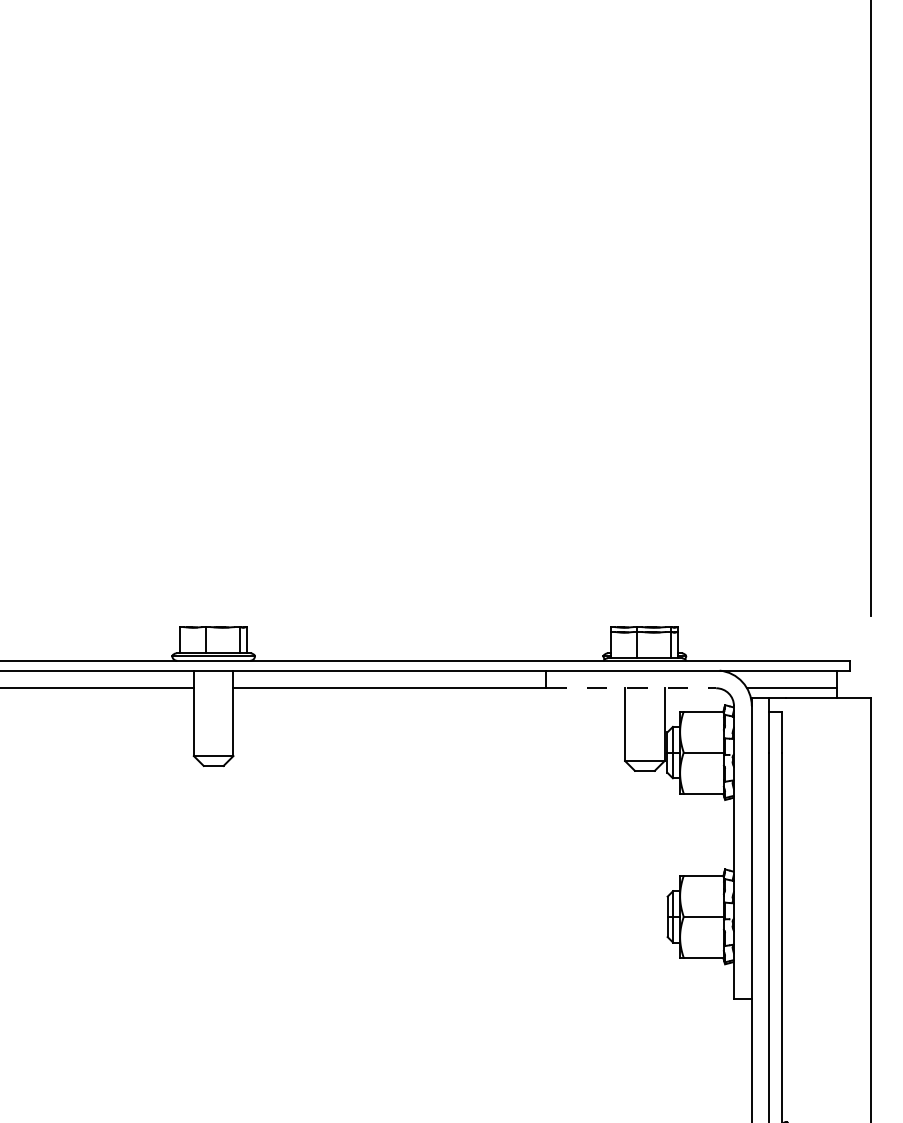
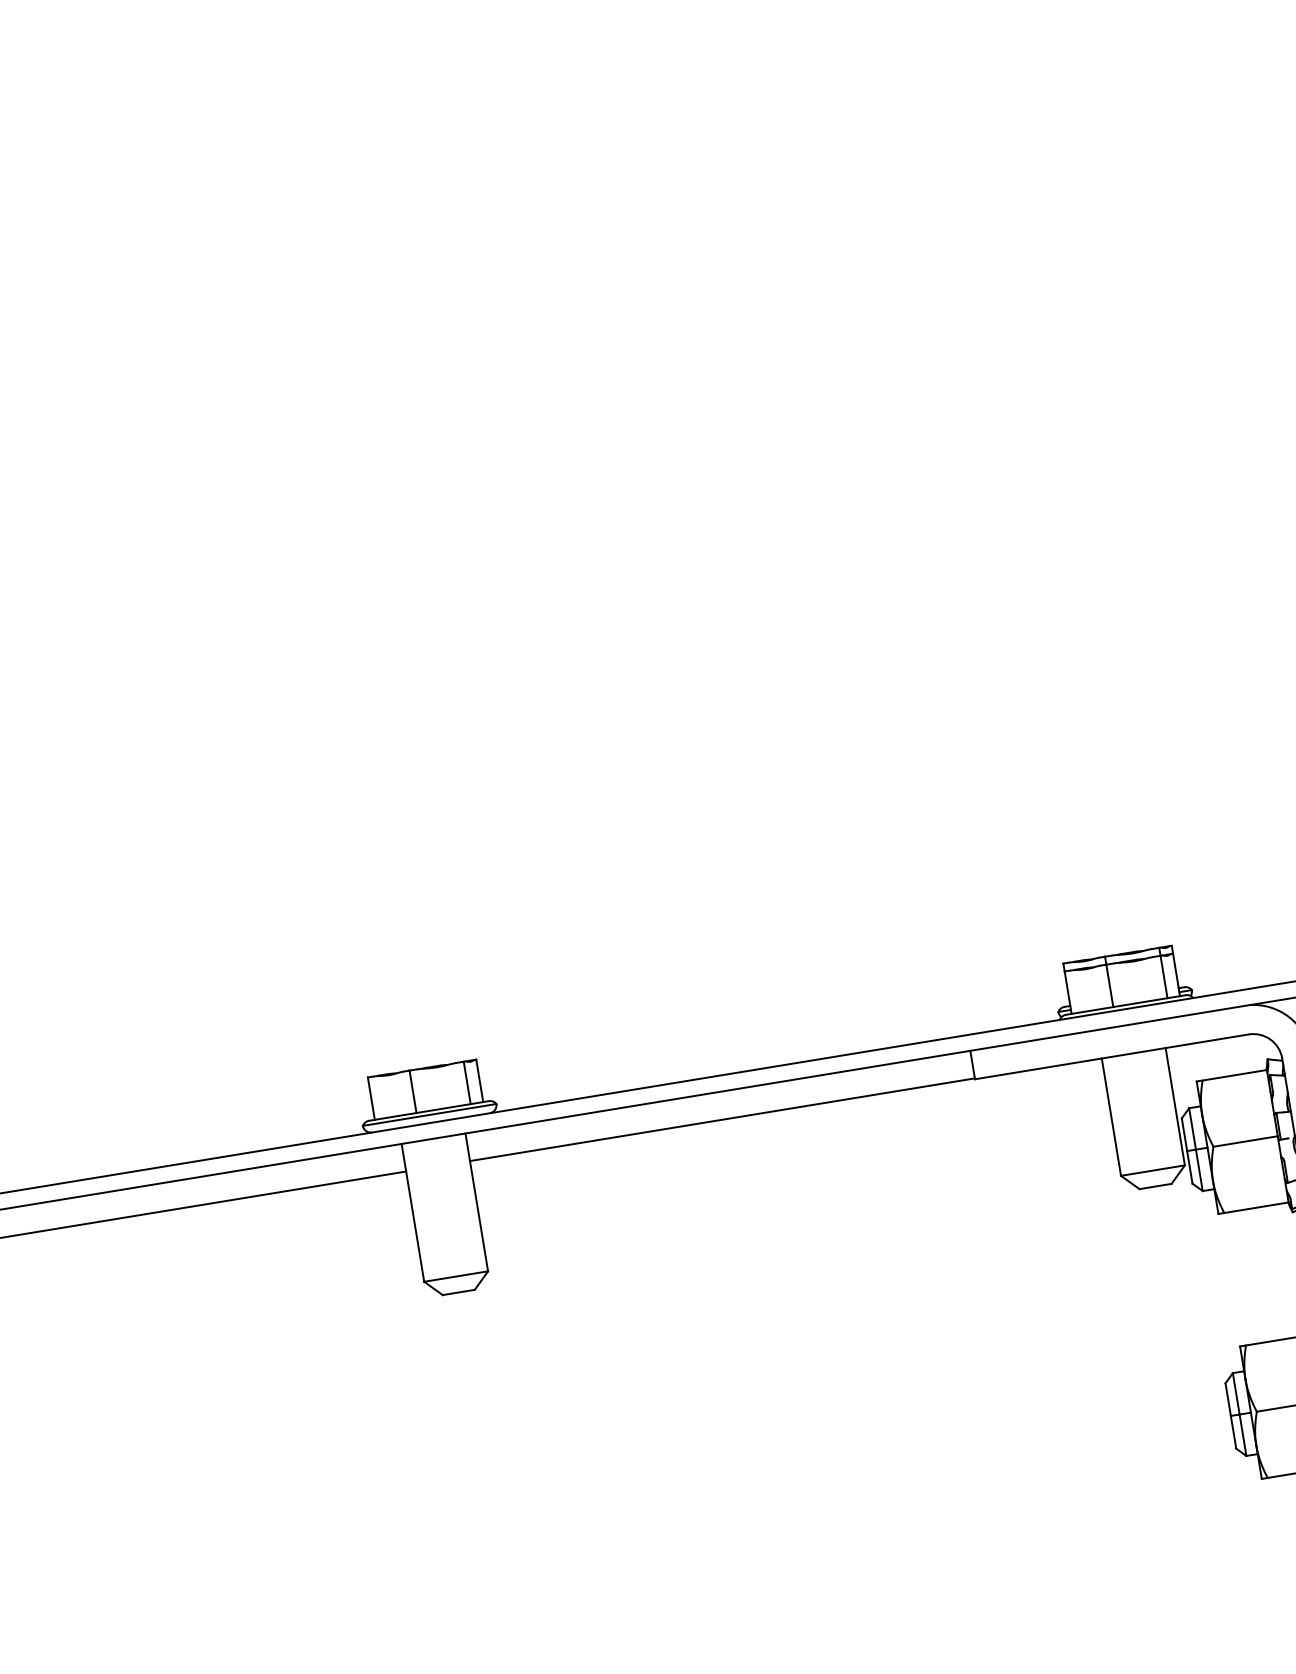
line: (631, 688) -> (1112, 1057), dashed -> solid

